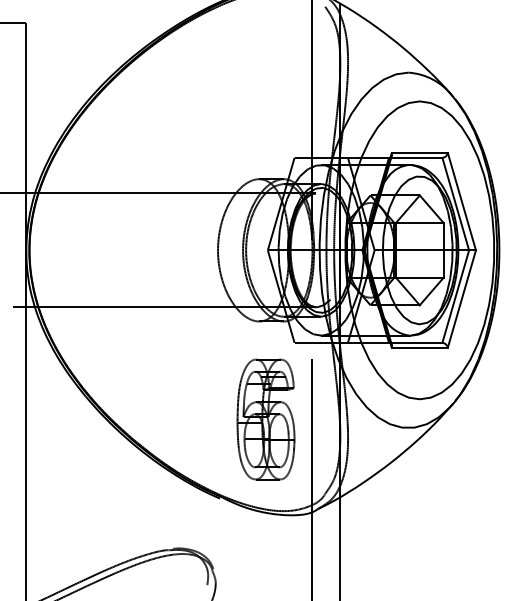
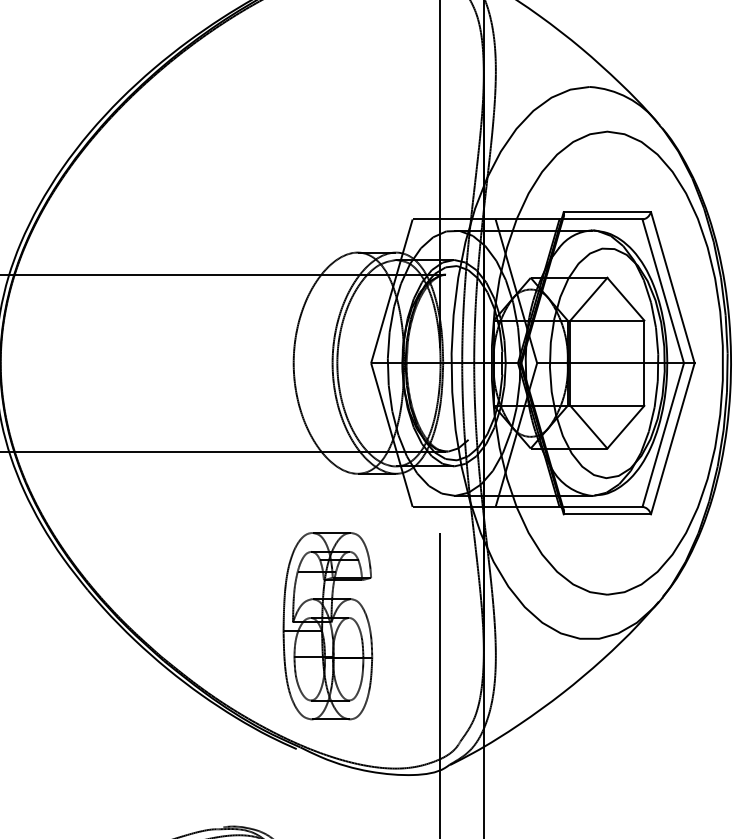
part: (265, 419) -> (327, 626), moved

